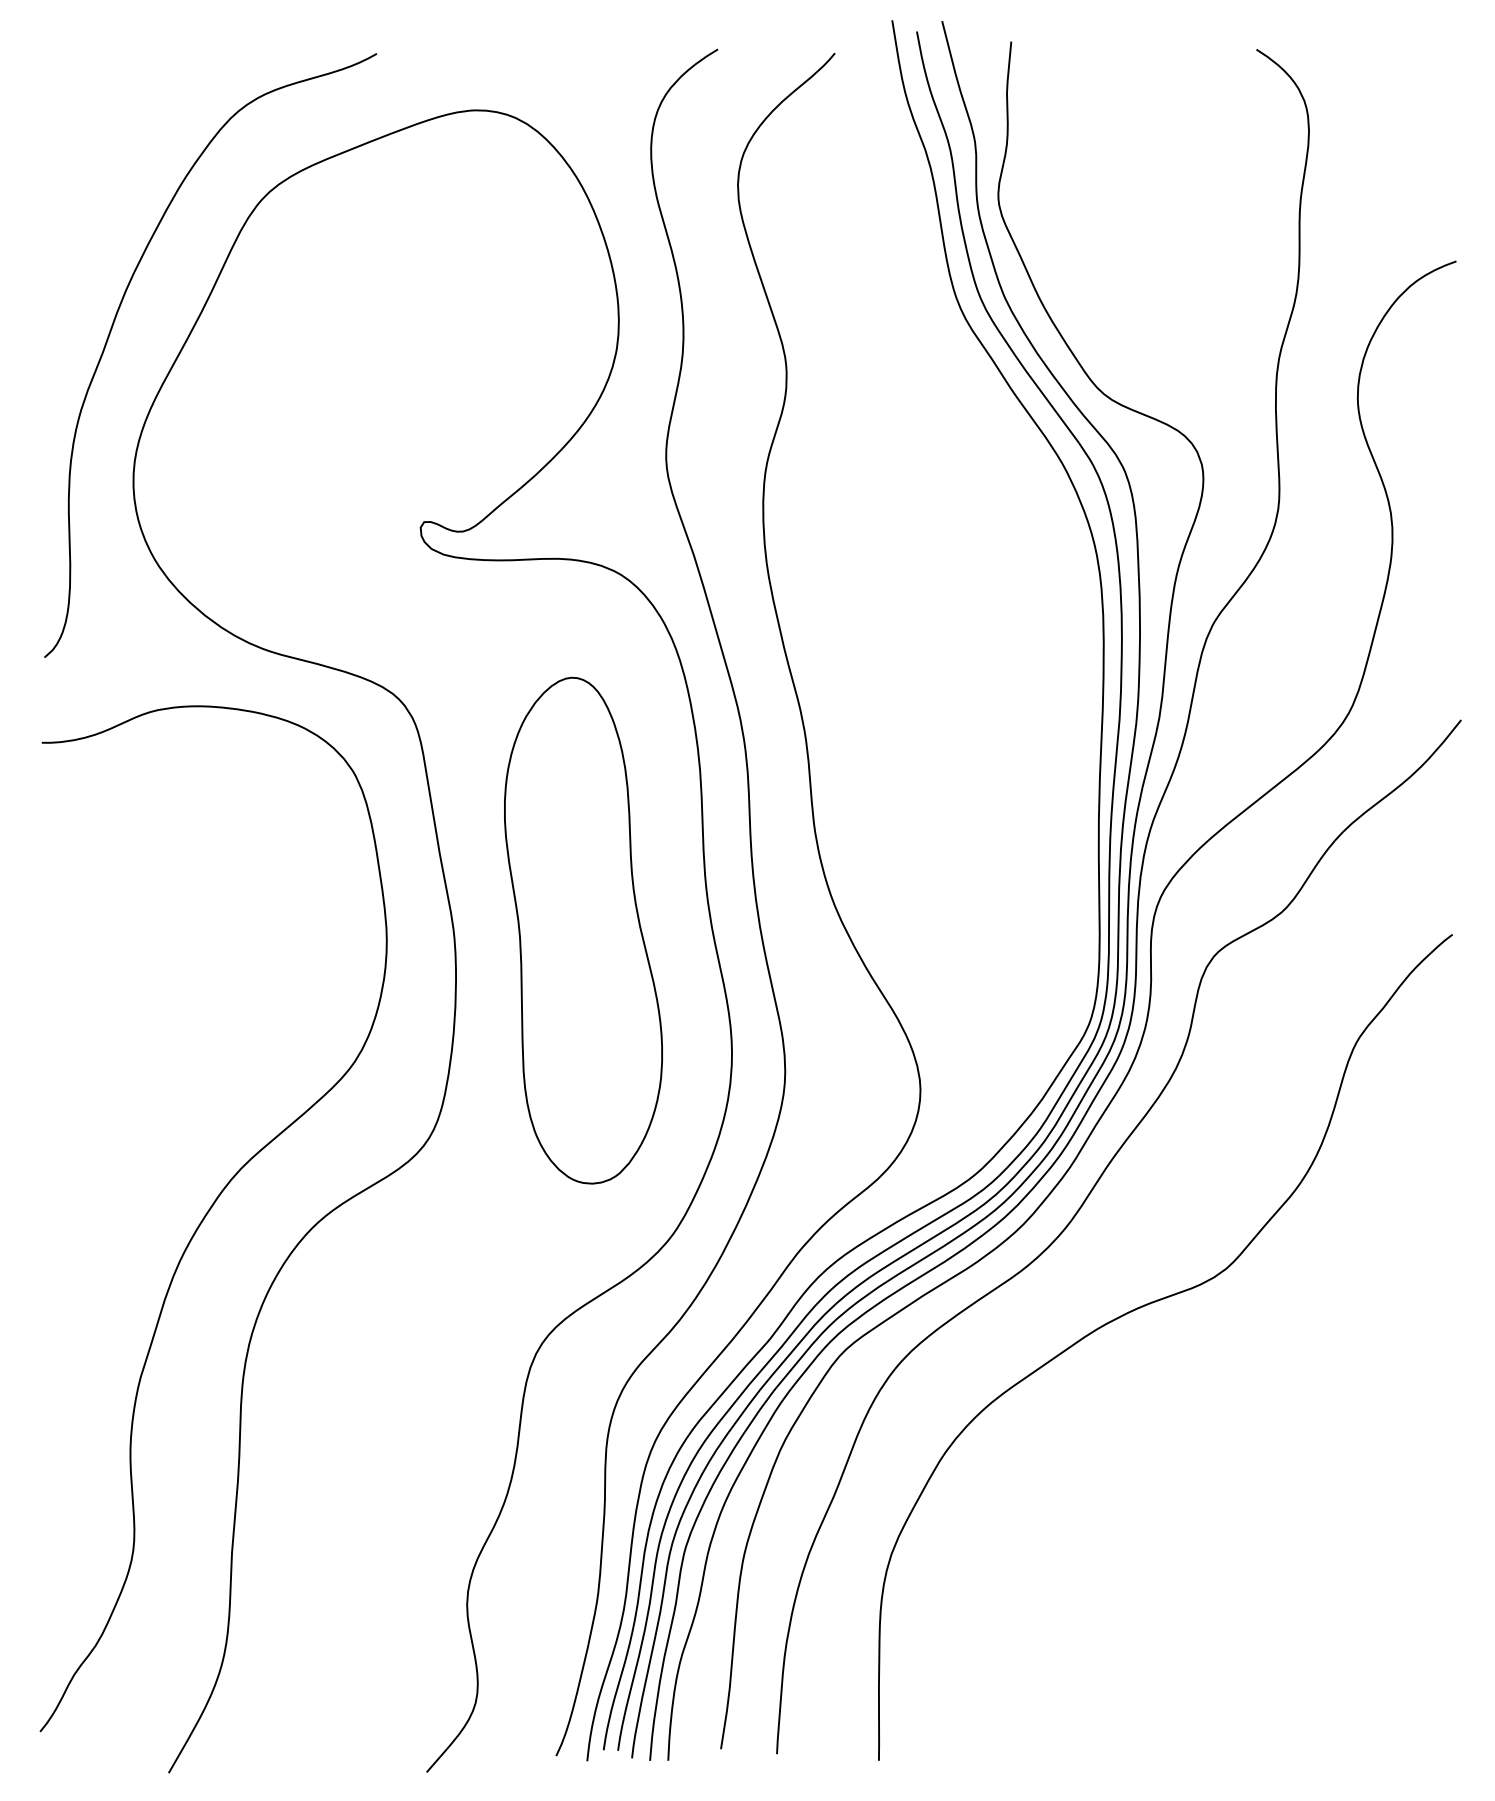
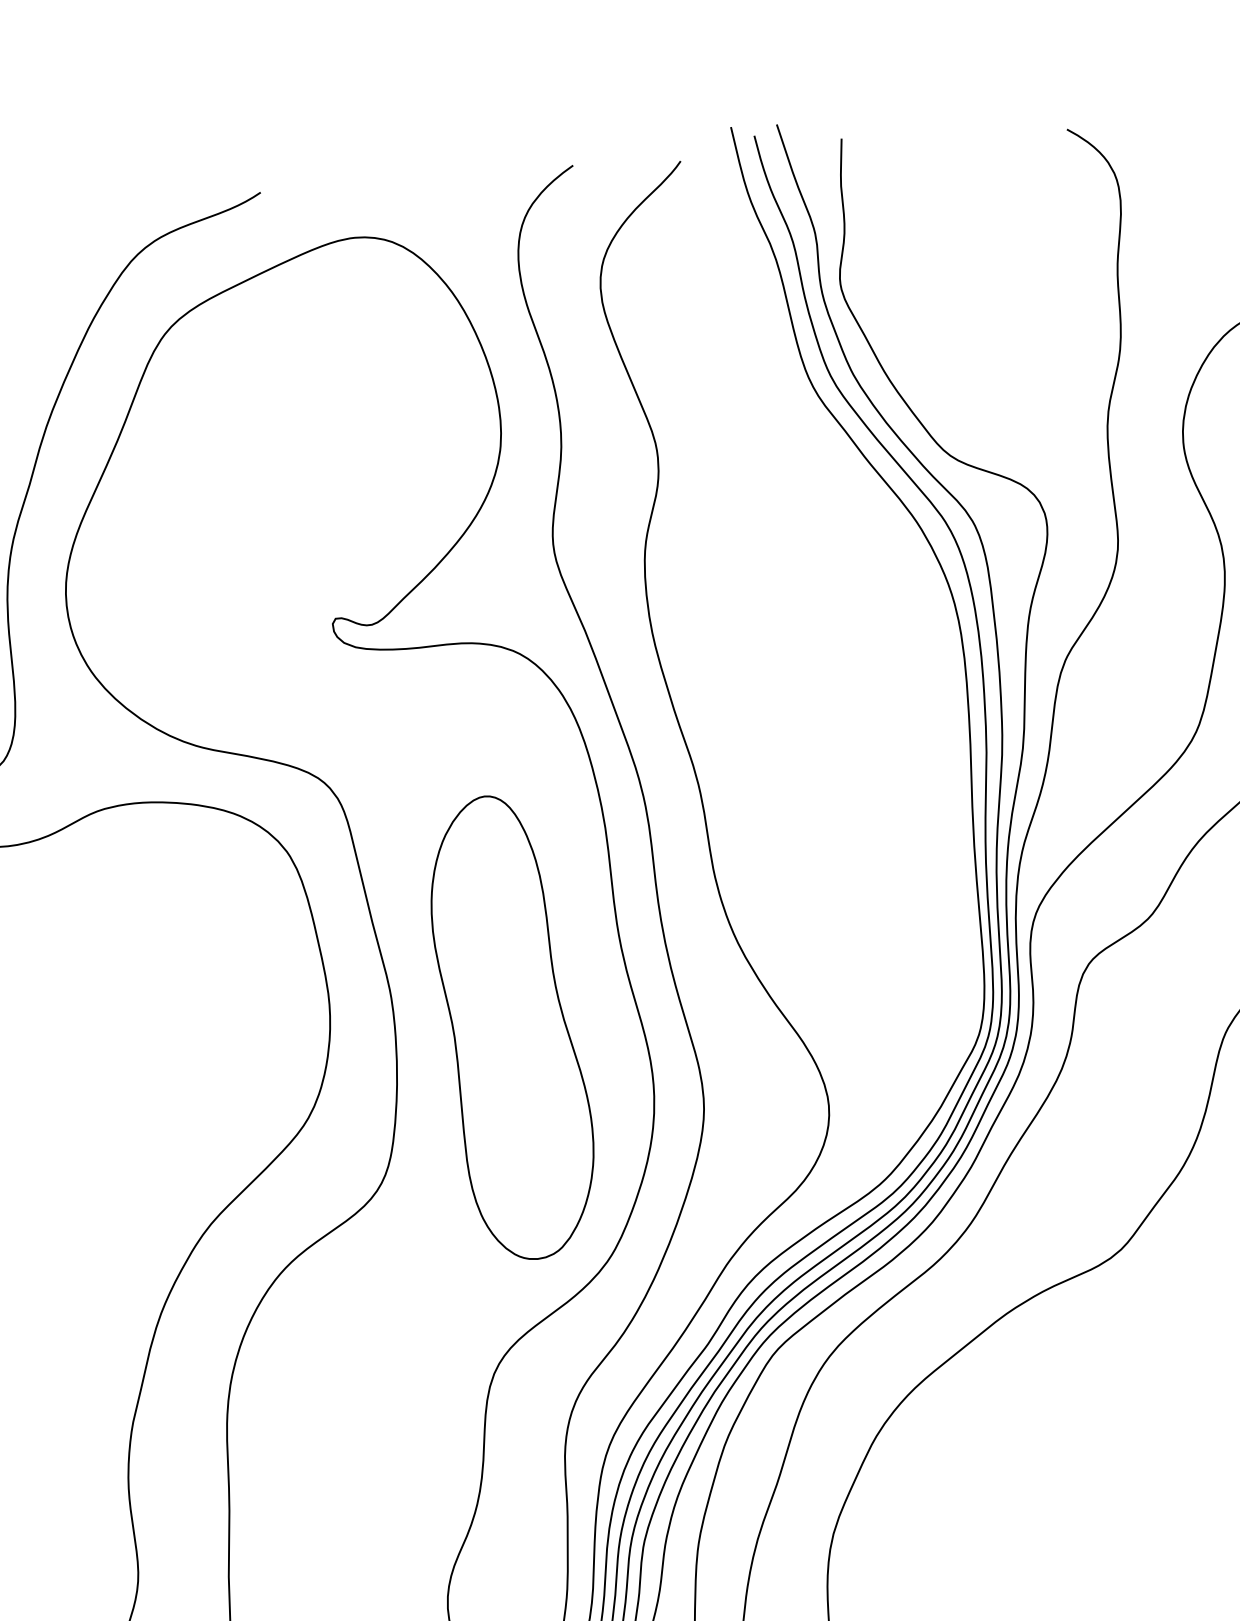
part: (583, 930) -> (512, 1027), moved

